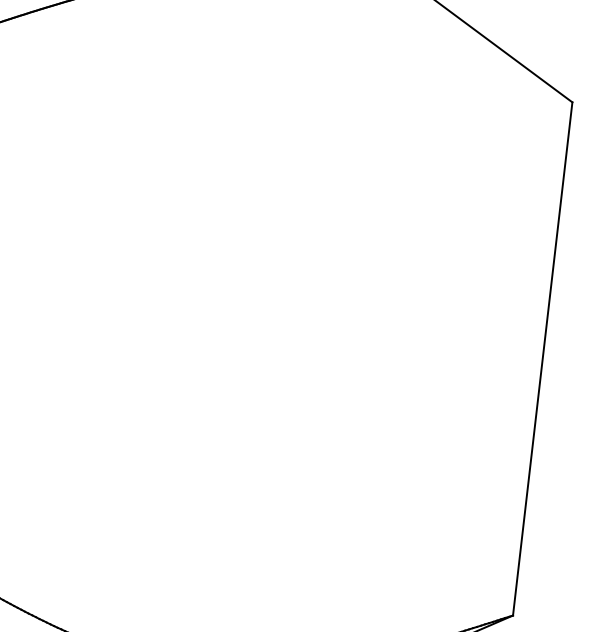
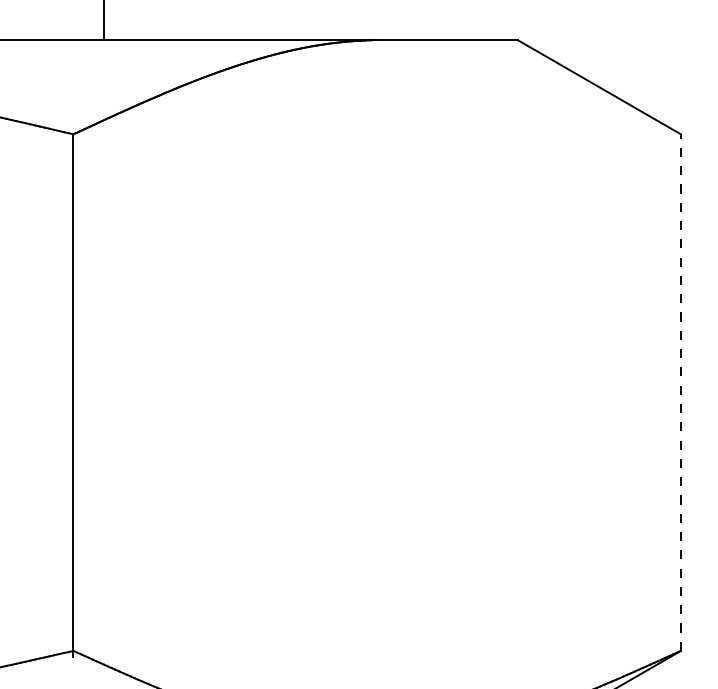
line: (542, 358) -> (680, 392), solid -> dashed

